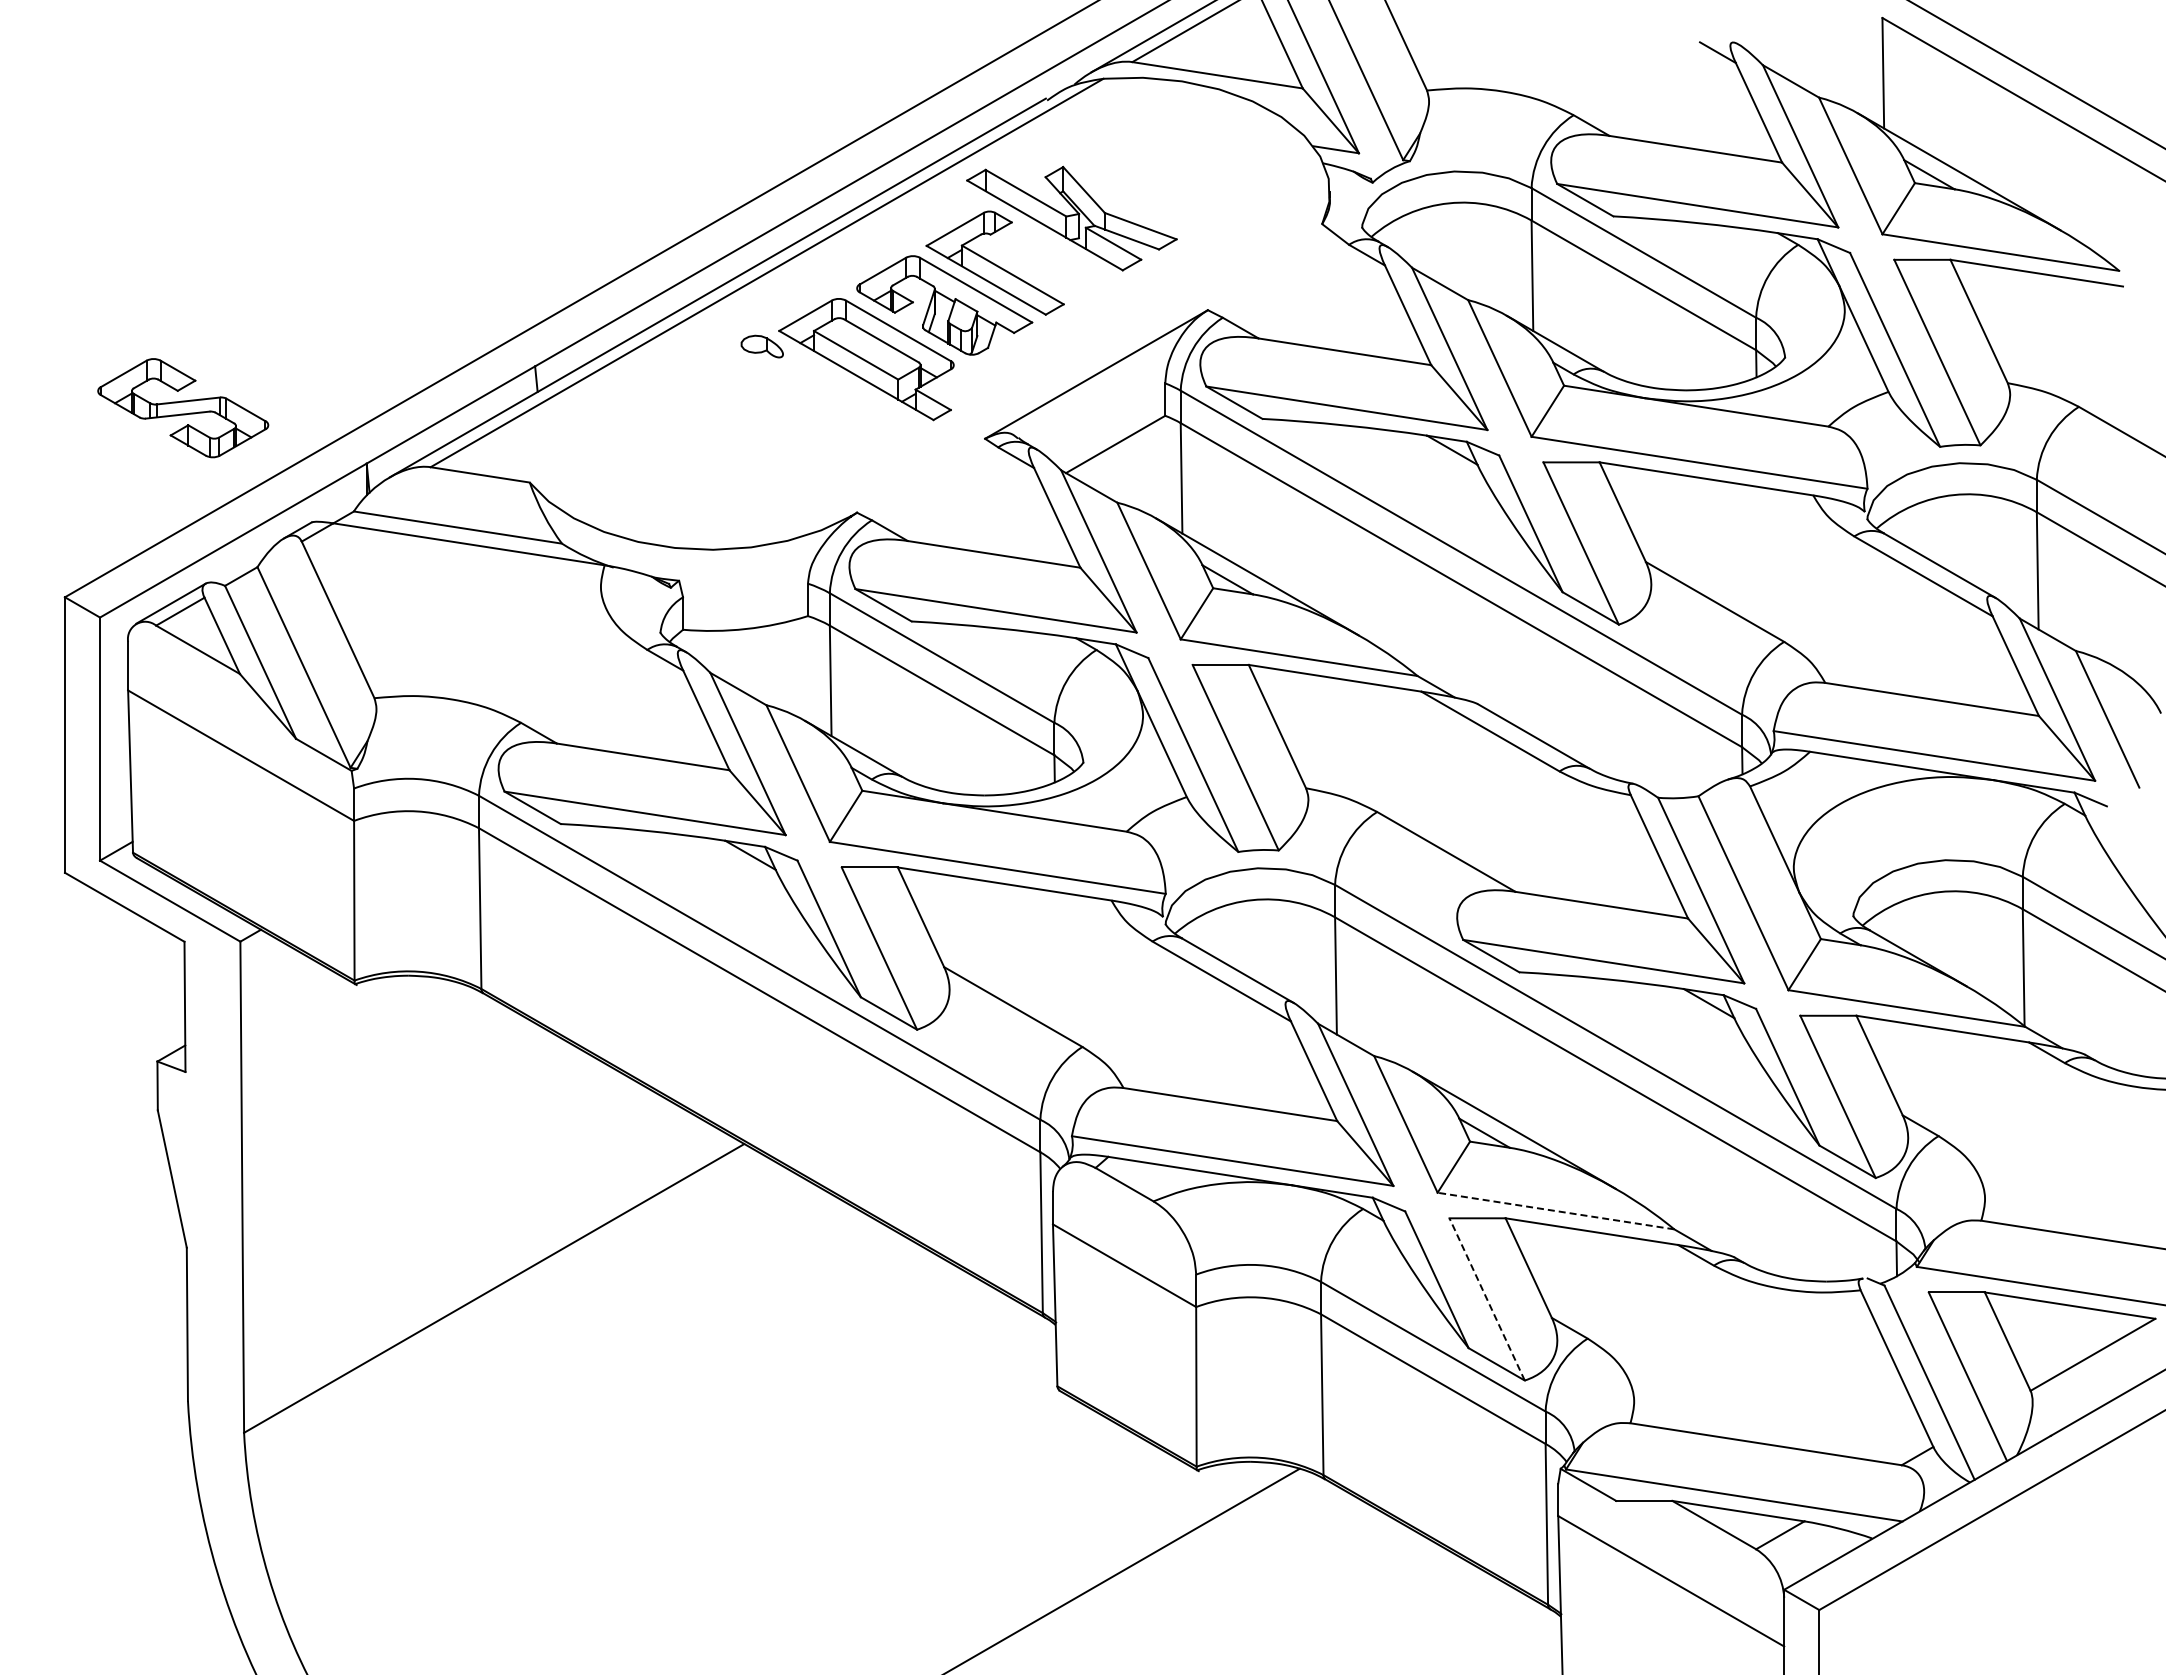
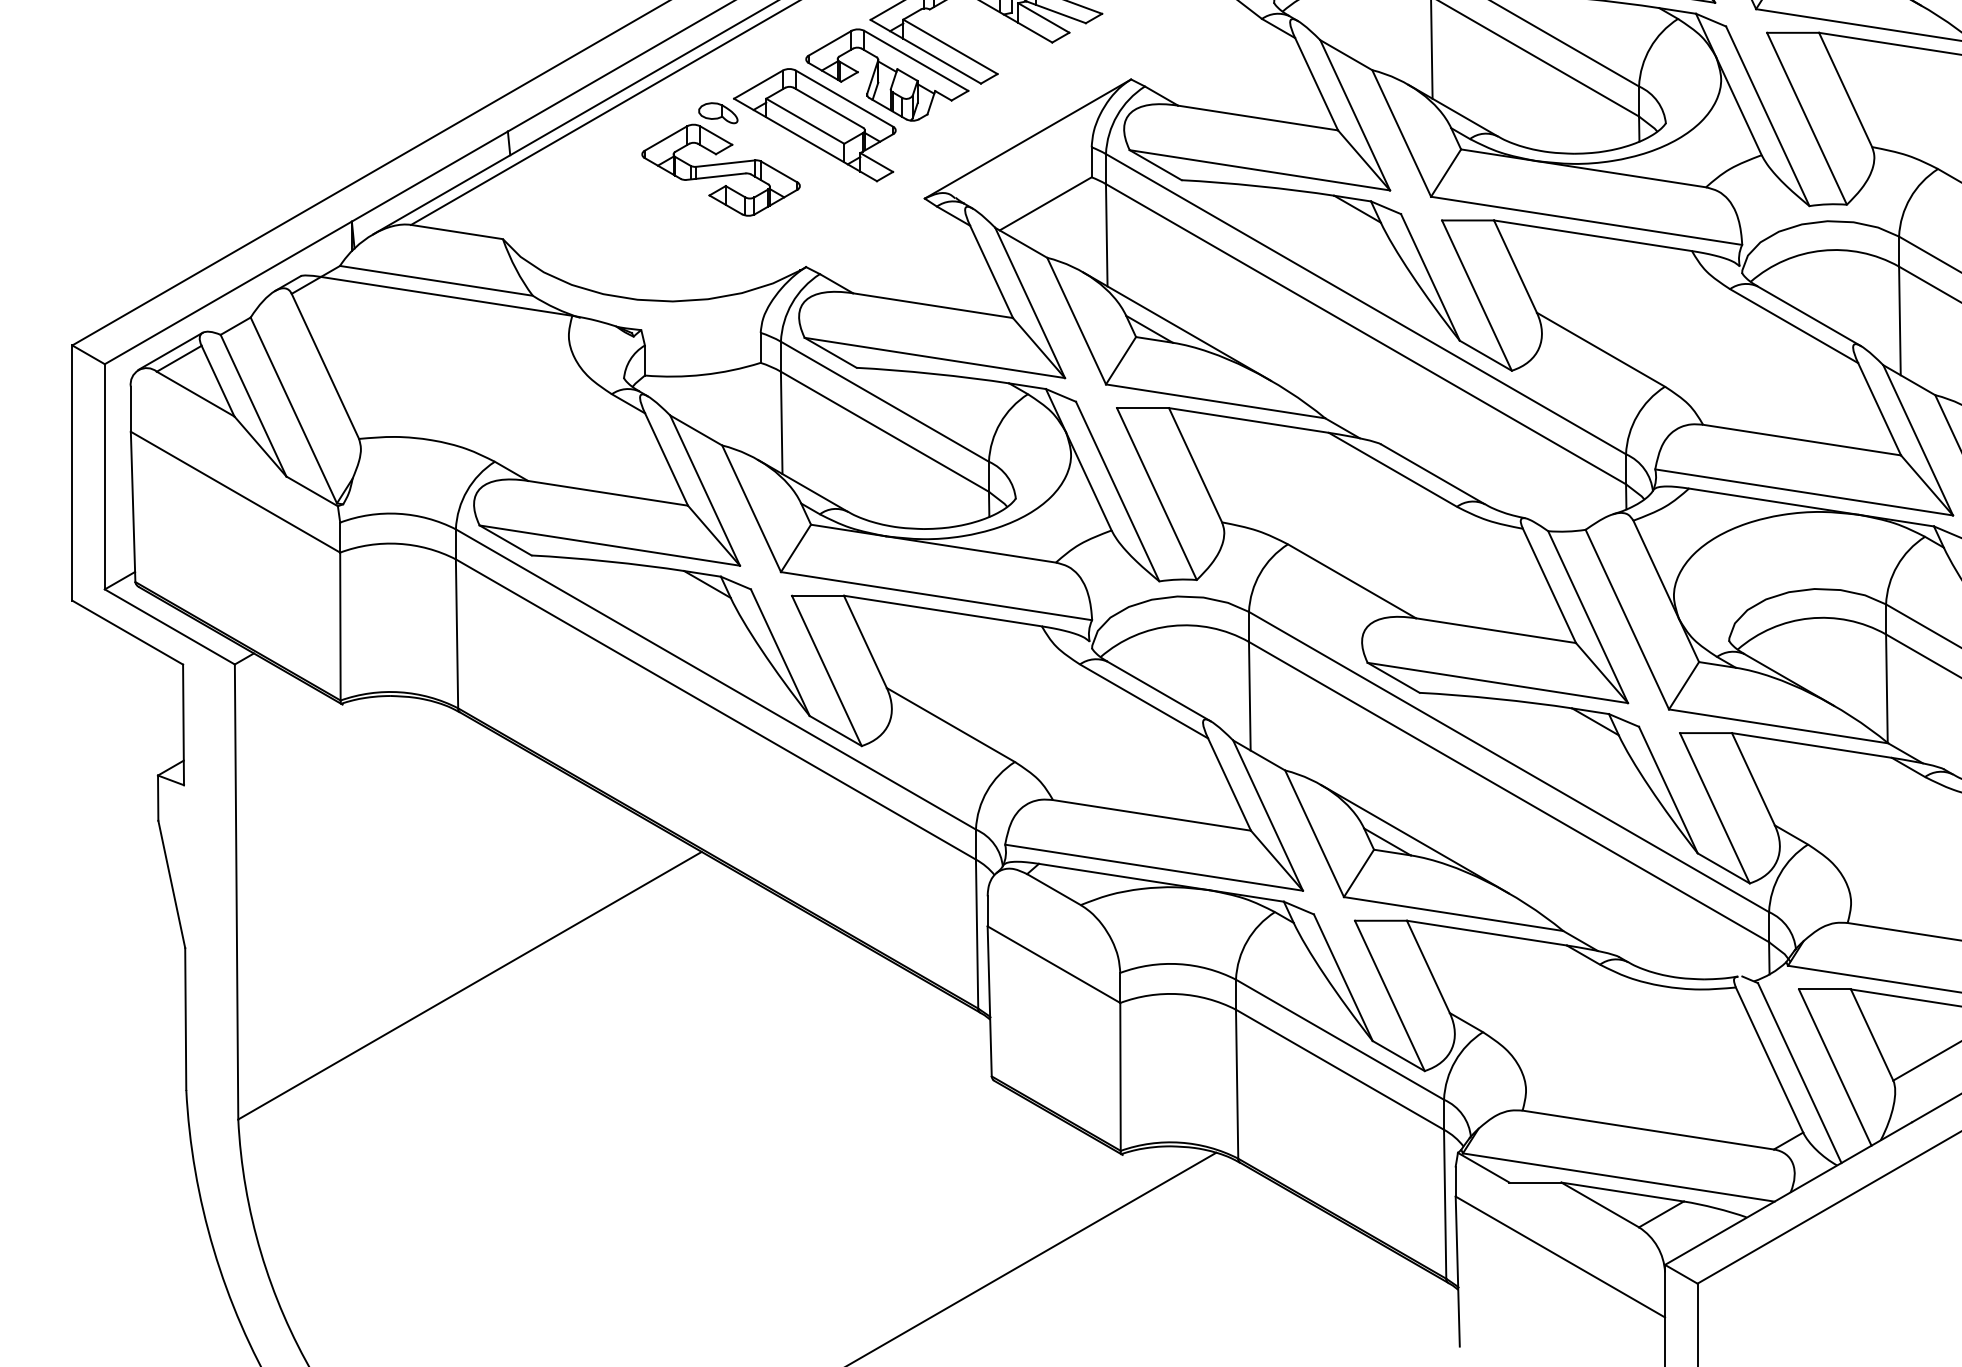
part: (183, 408) -> (721, 170), moved
line: (1555, 1211) -> (1453, 914), dashed -> solid
line: (1486, 1298) -> (1389, 995), dashed -> solid

